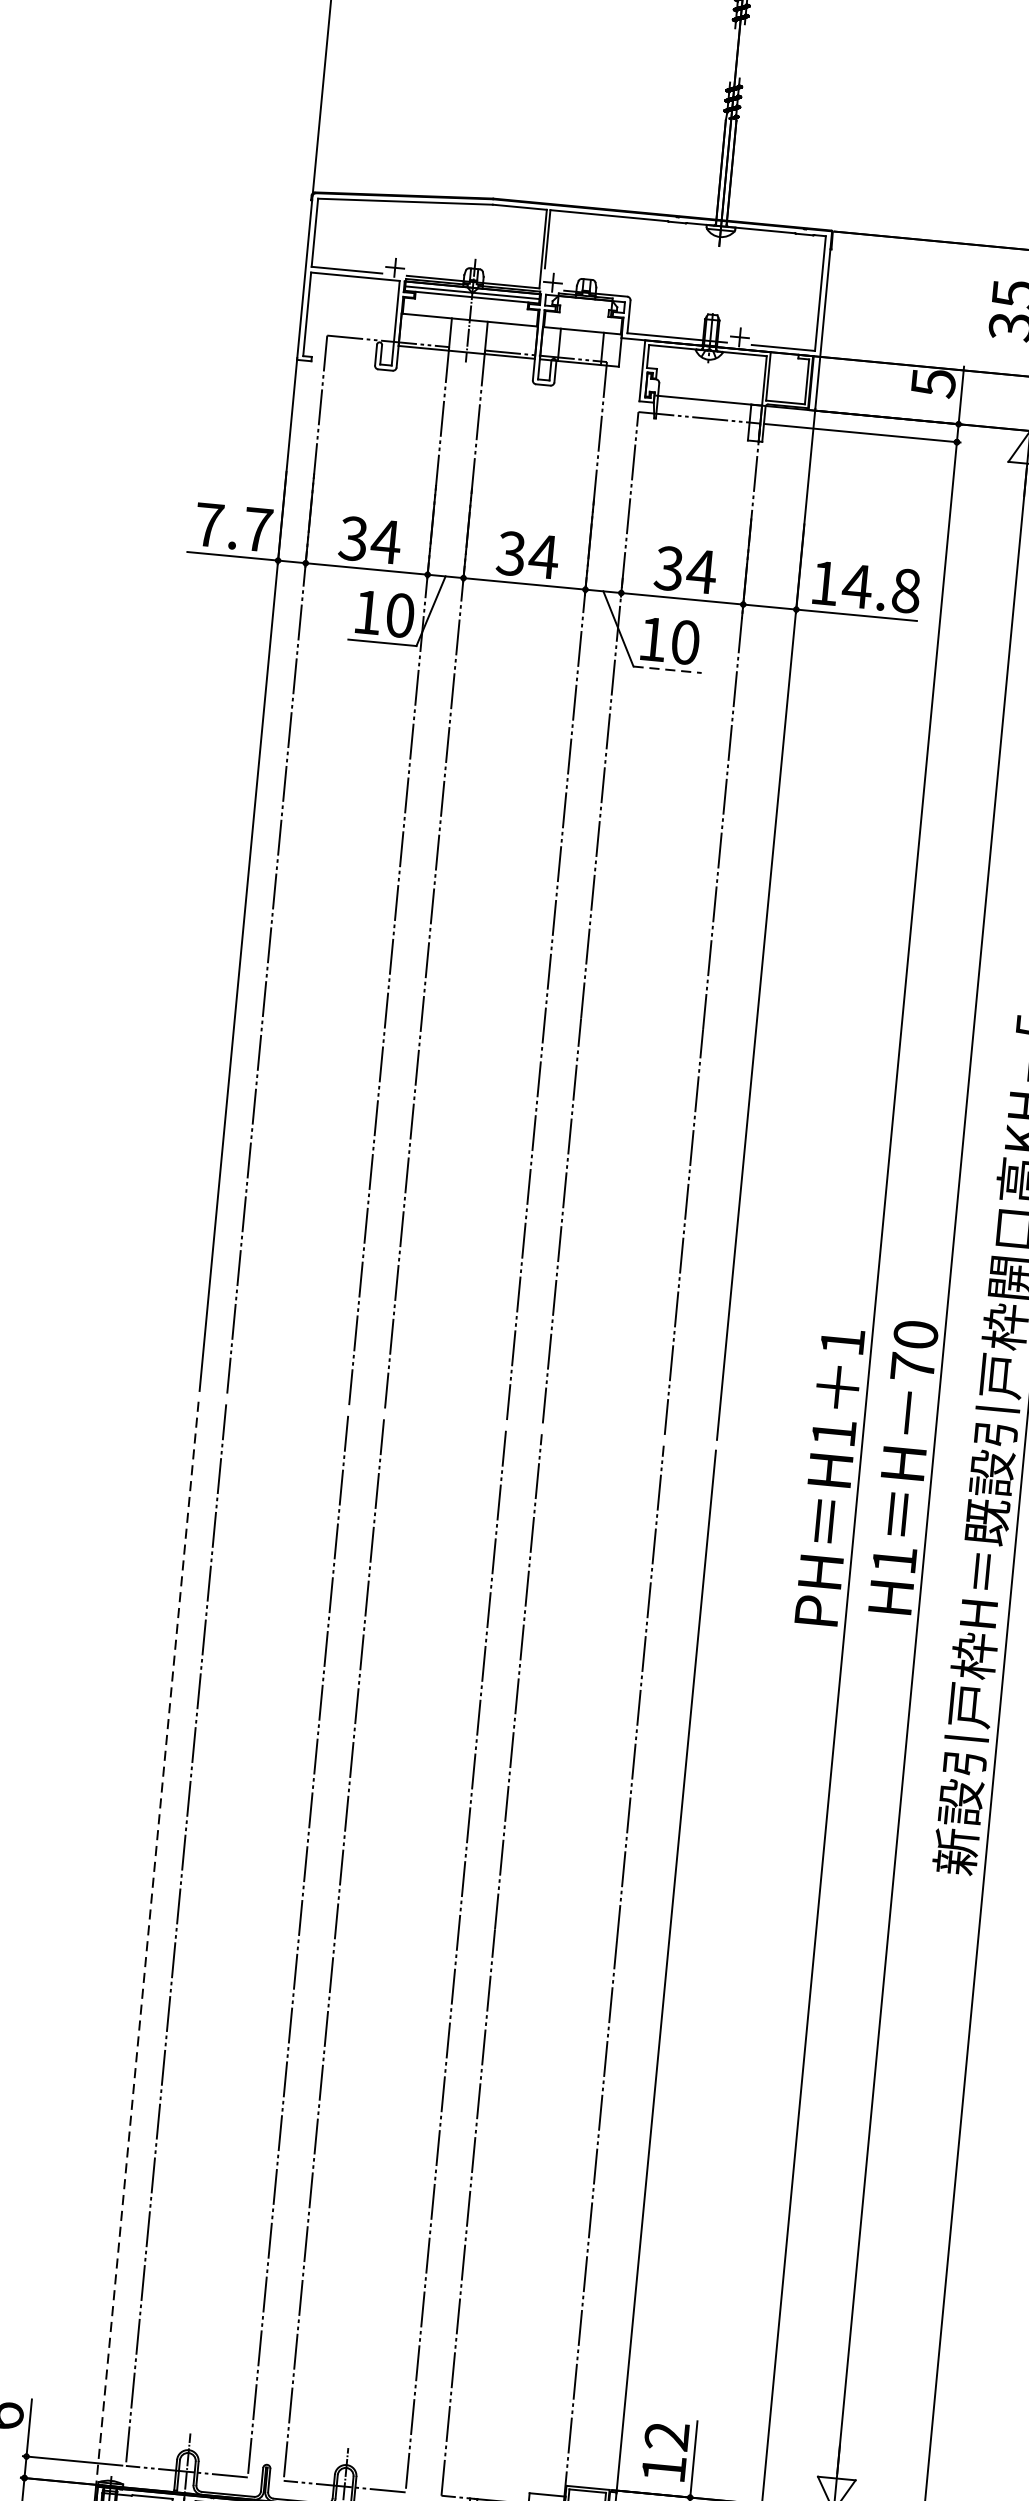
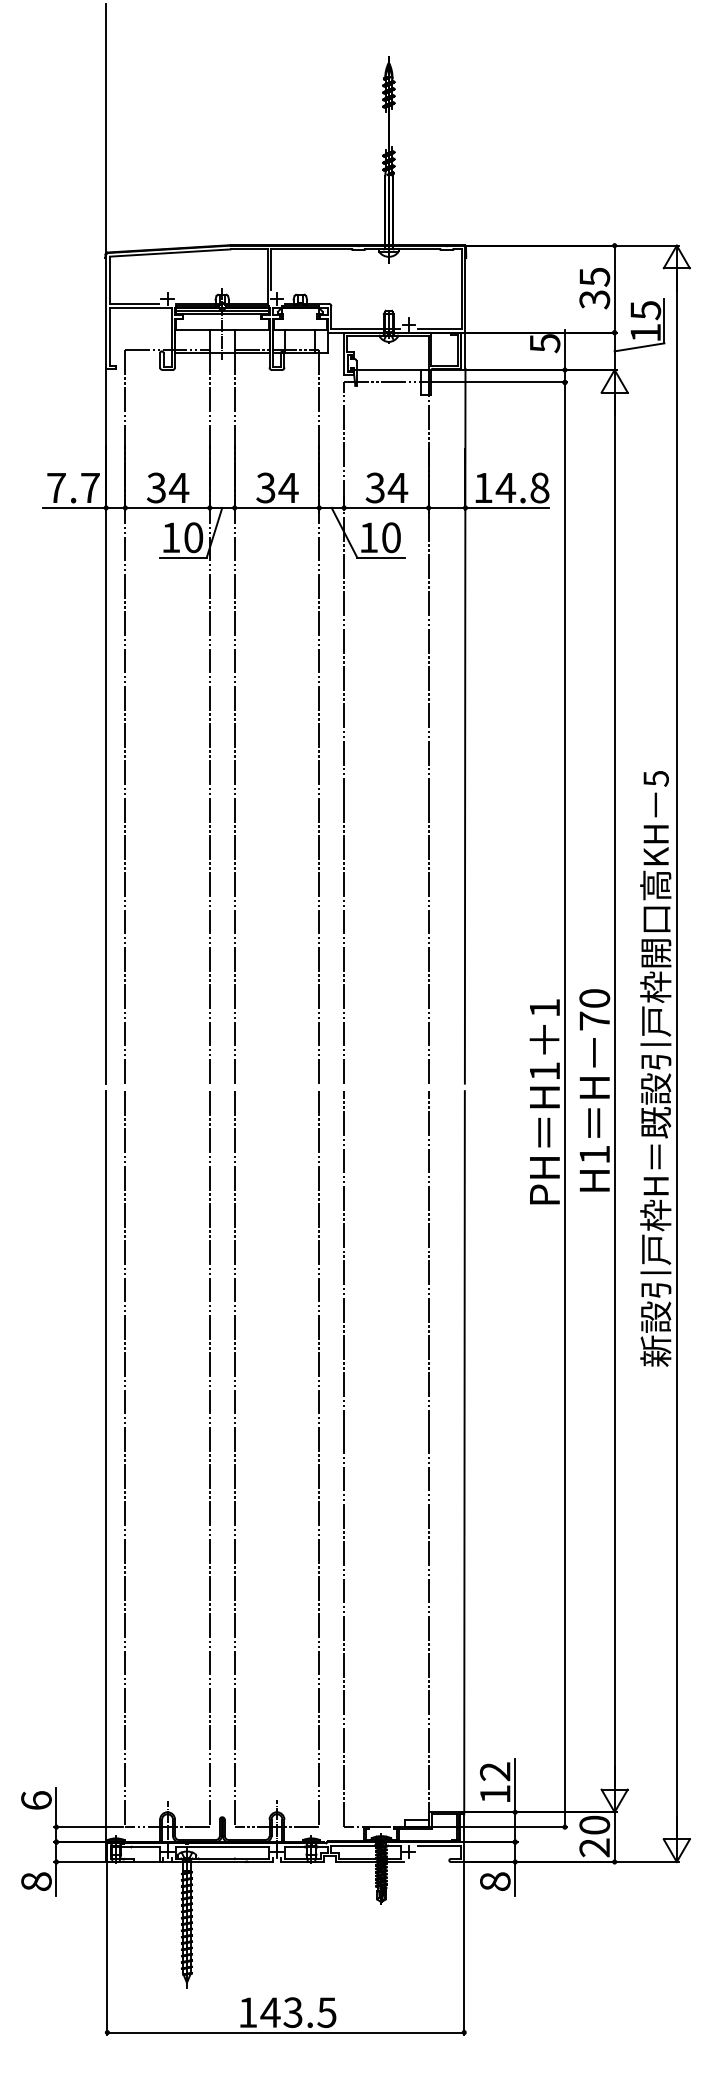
line: (667, 669) -> (380, 557), dashed -> solid
line: (147, 1944) -> (106, 1467), dashed -> solid

